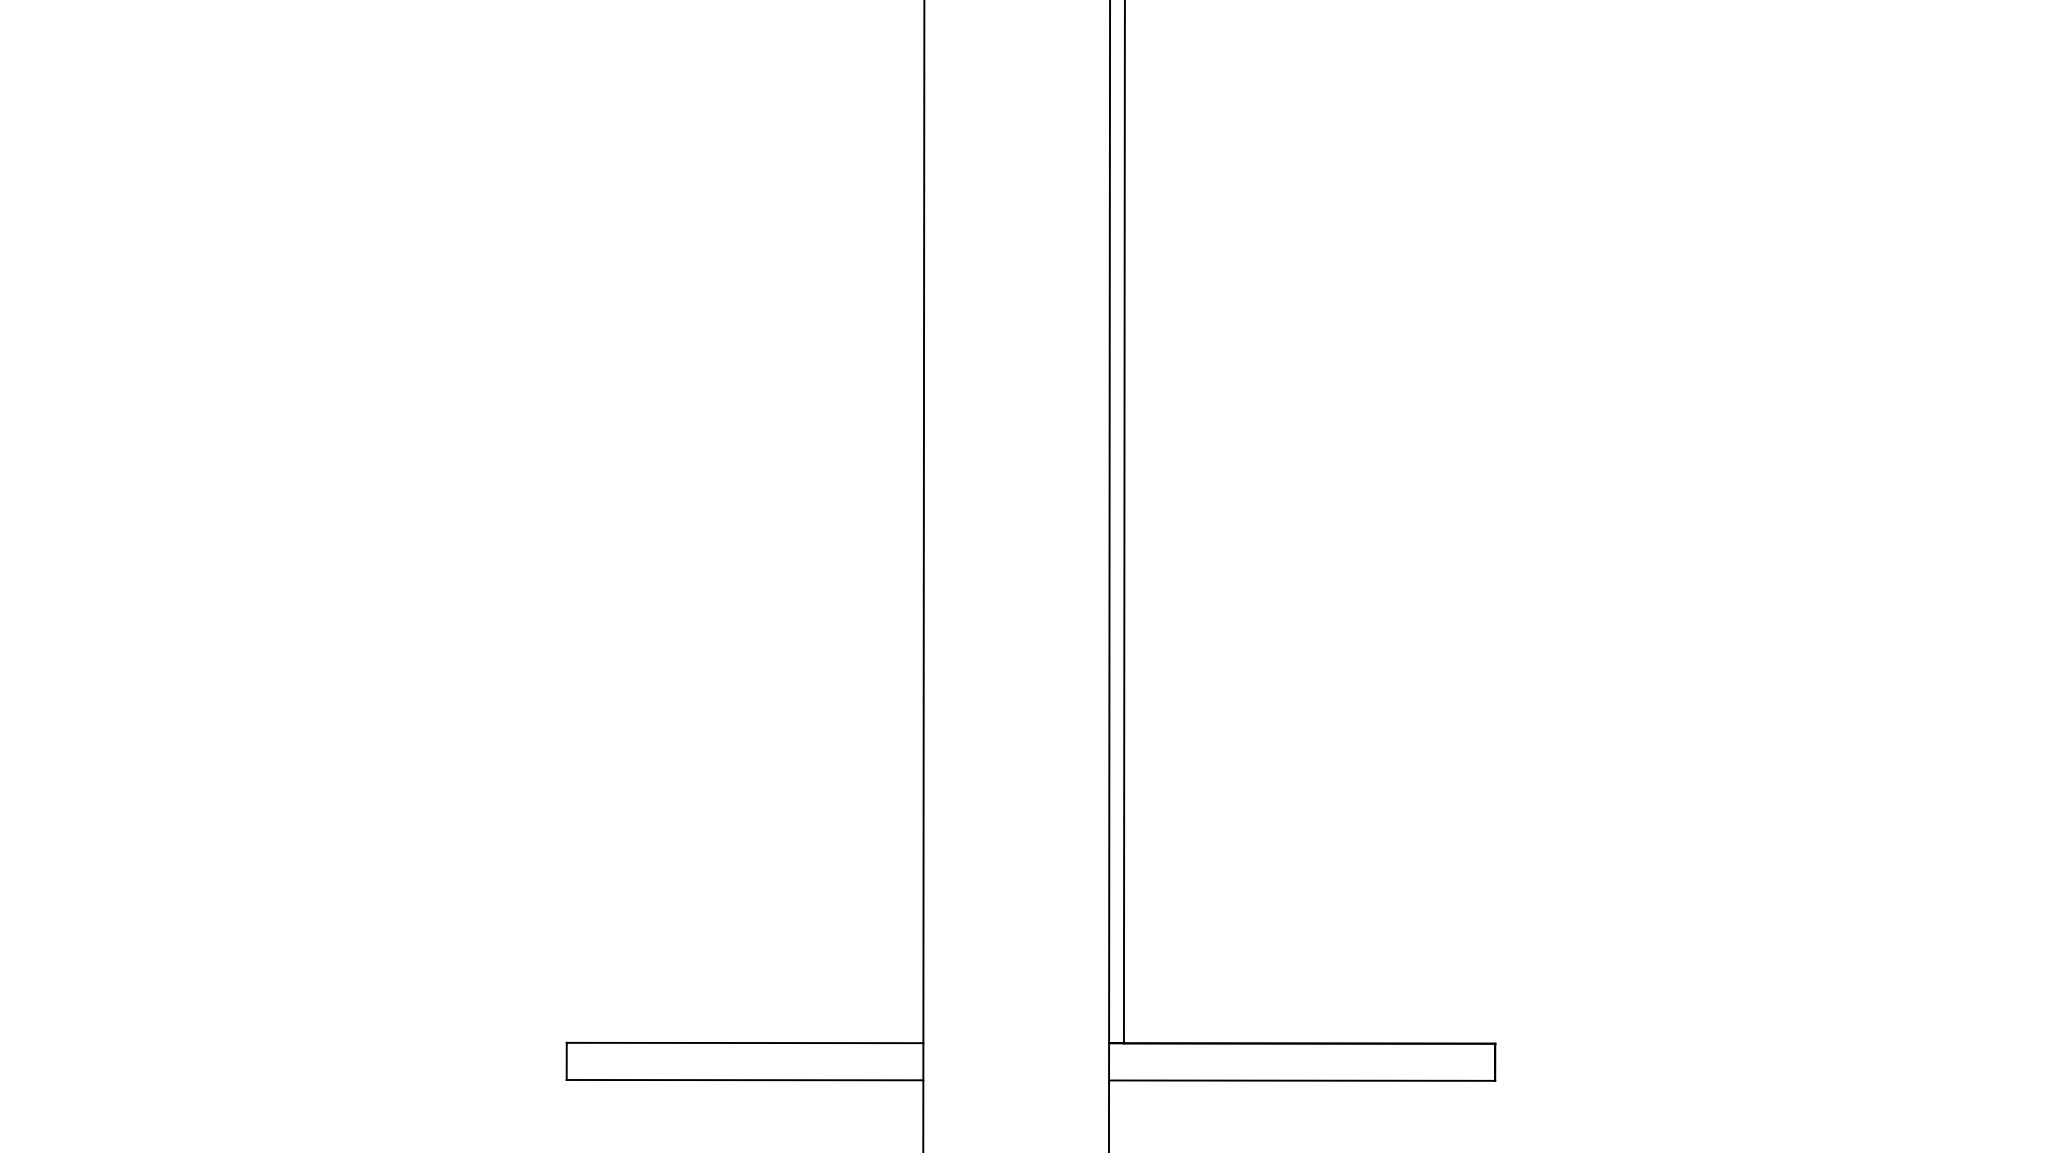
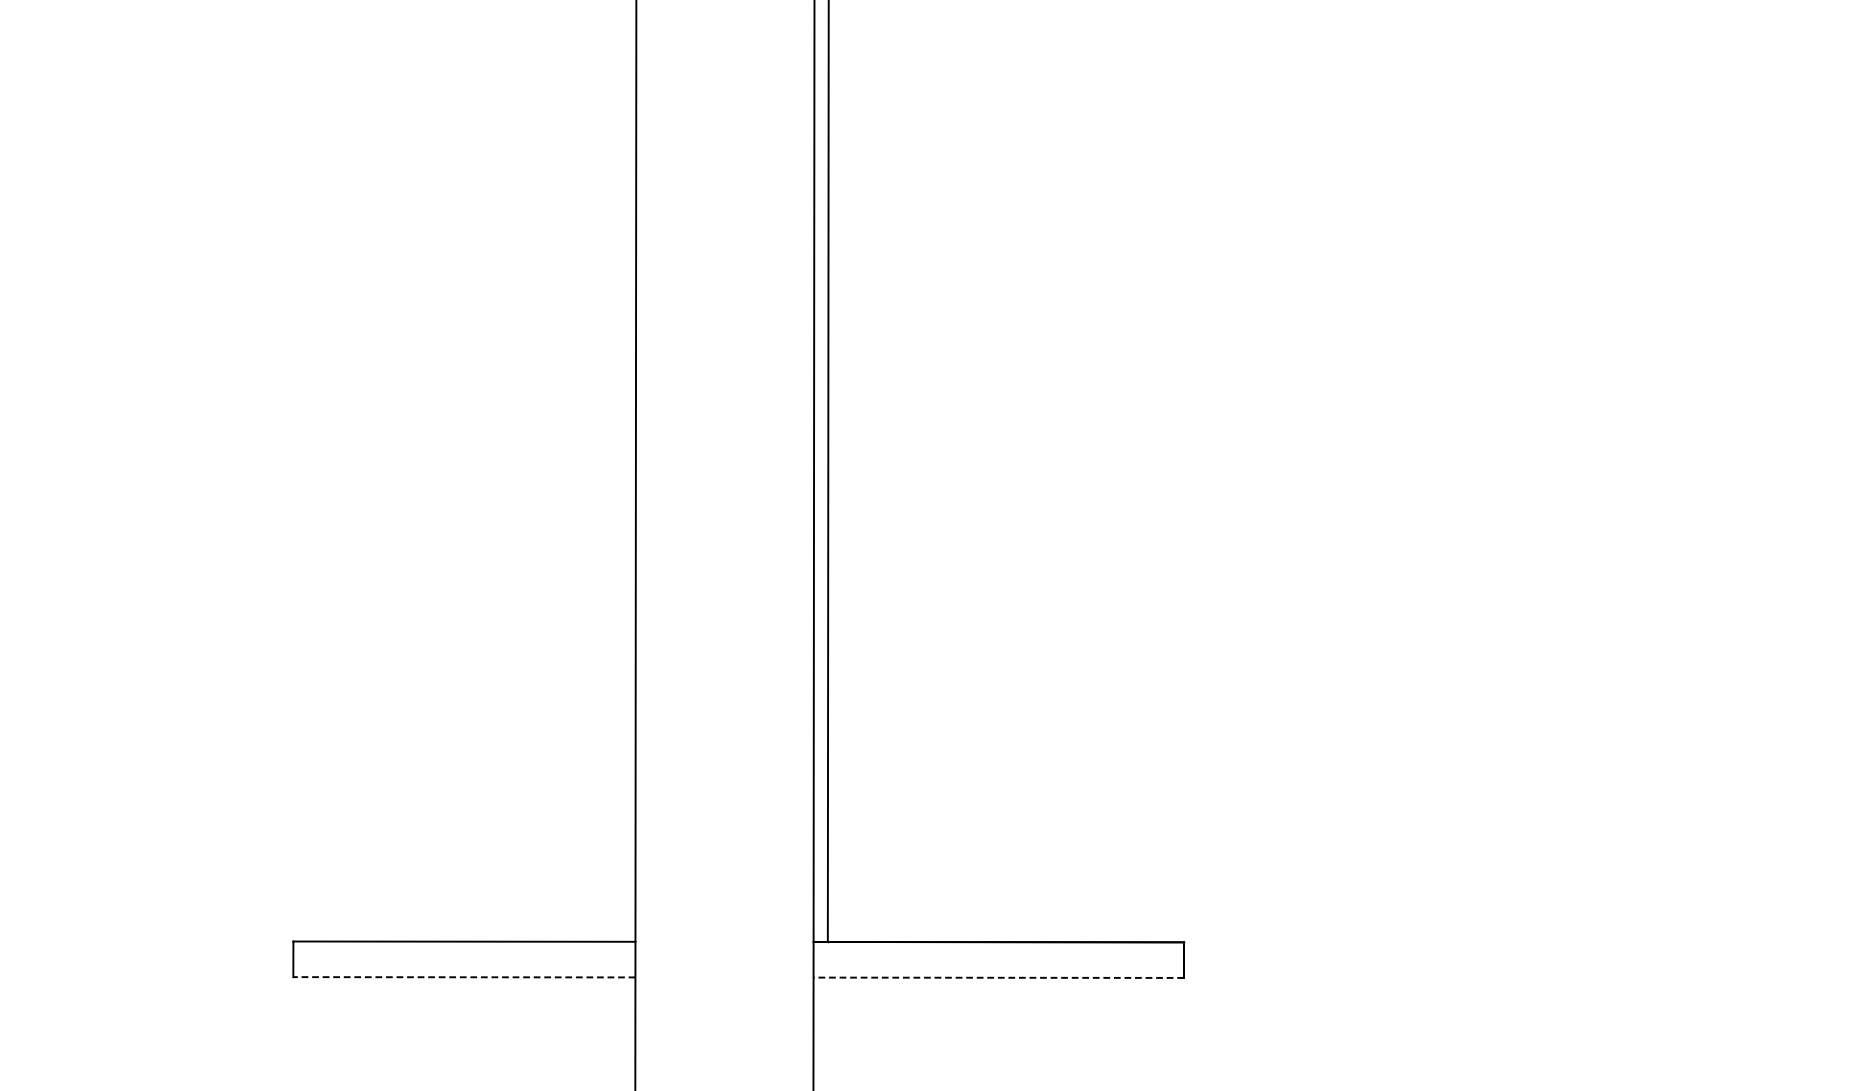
line: (744, 1080) -> (463, 977), solid -> dashed
line: (1301, 1080) -> (998, 977), solid -> dashed

